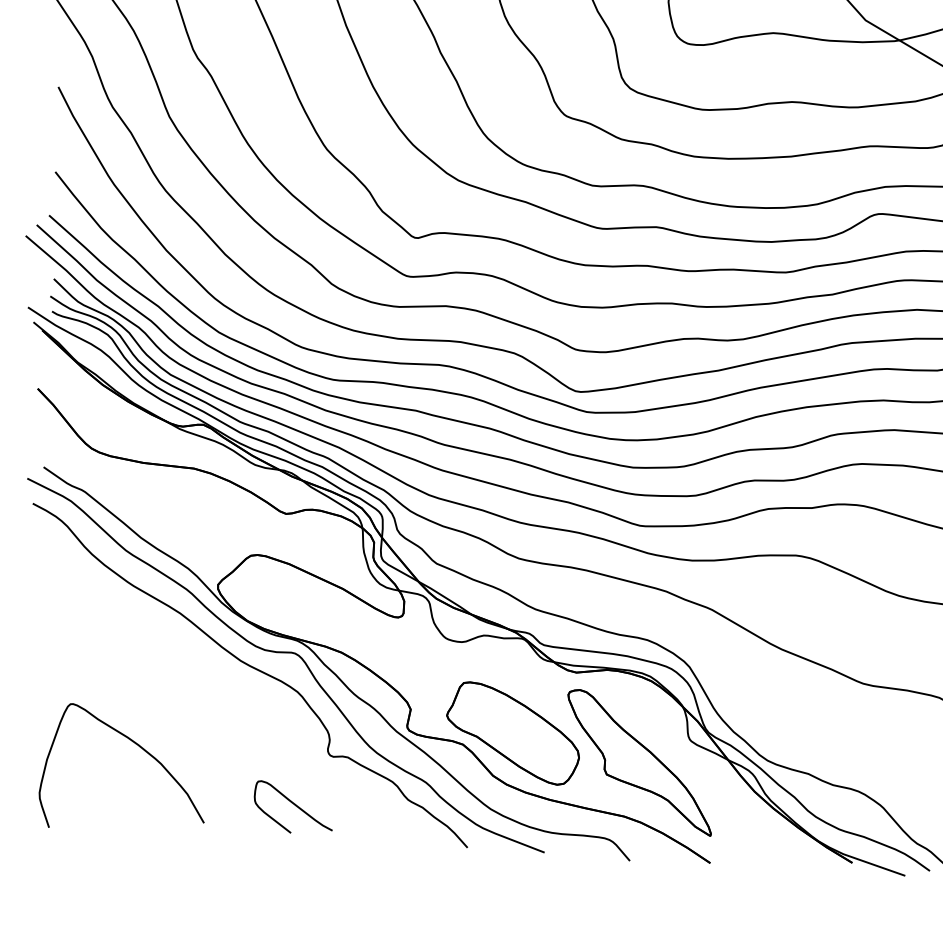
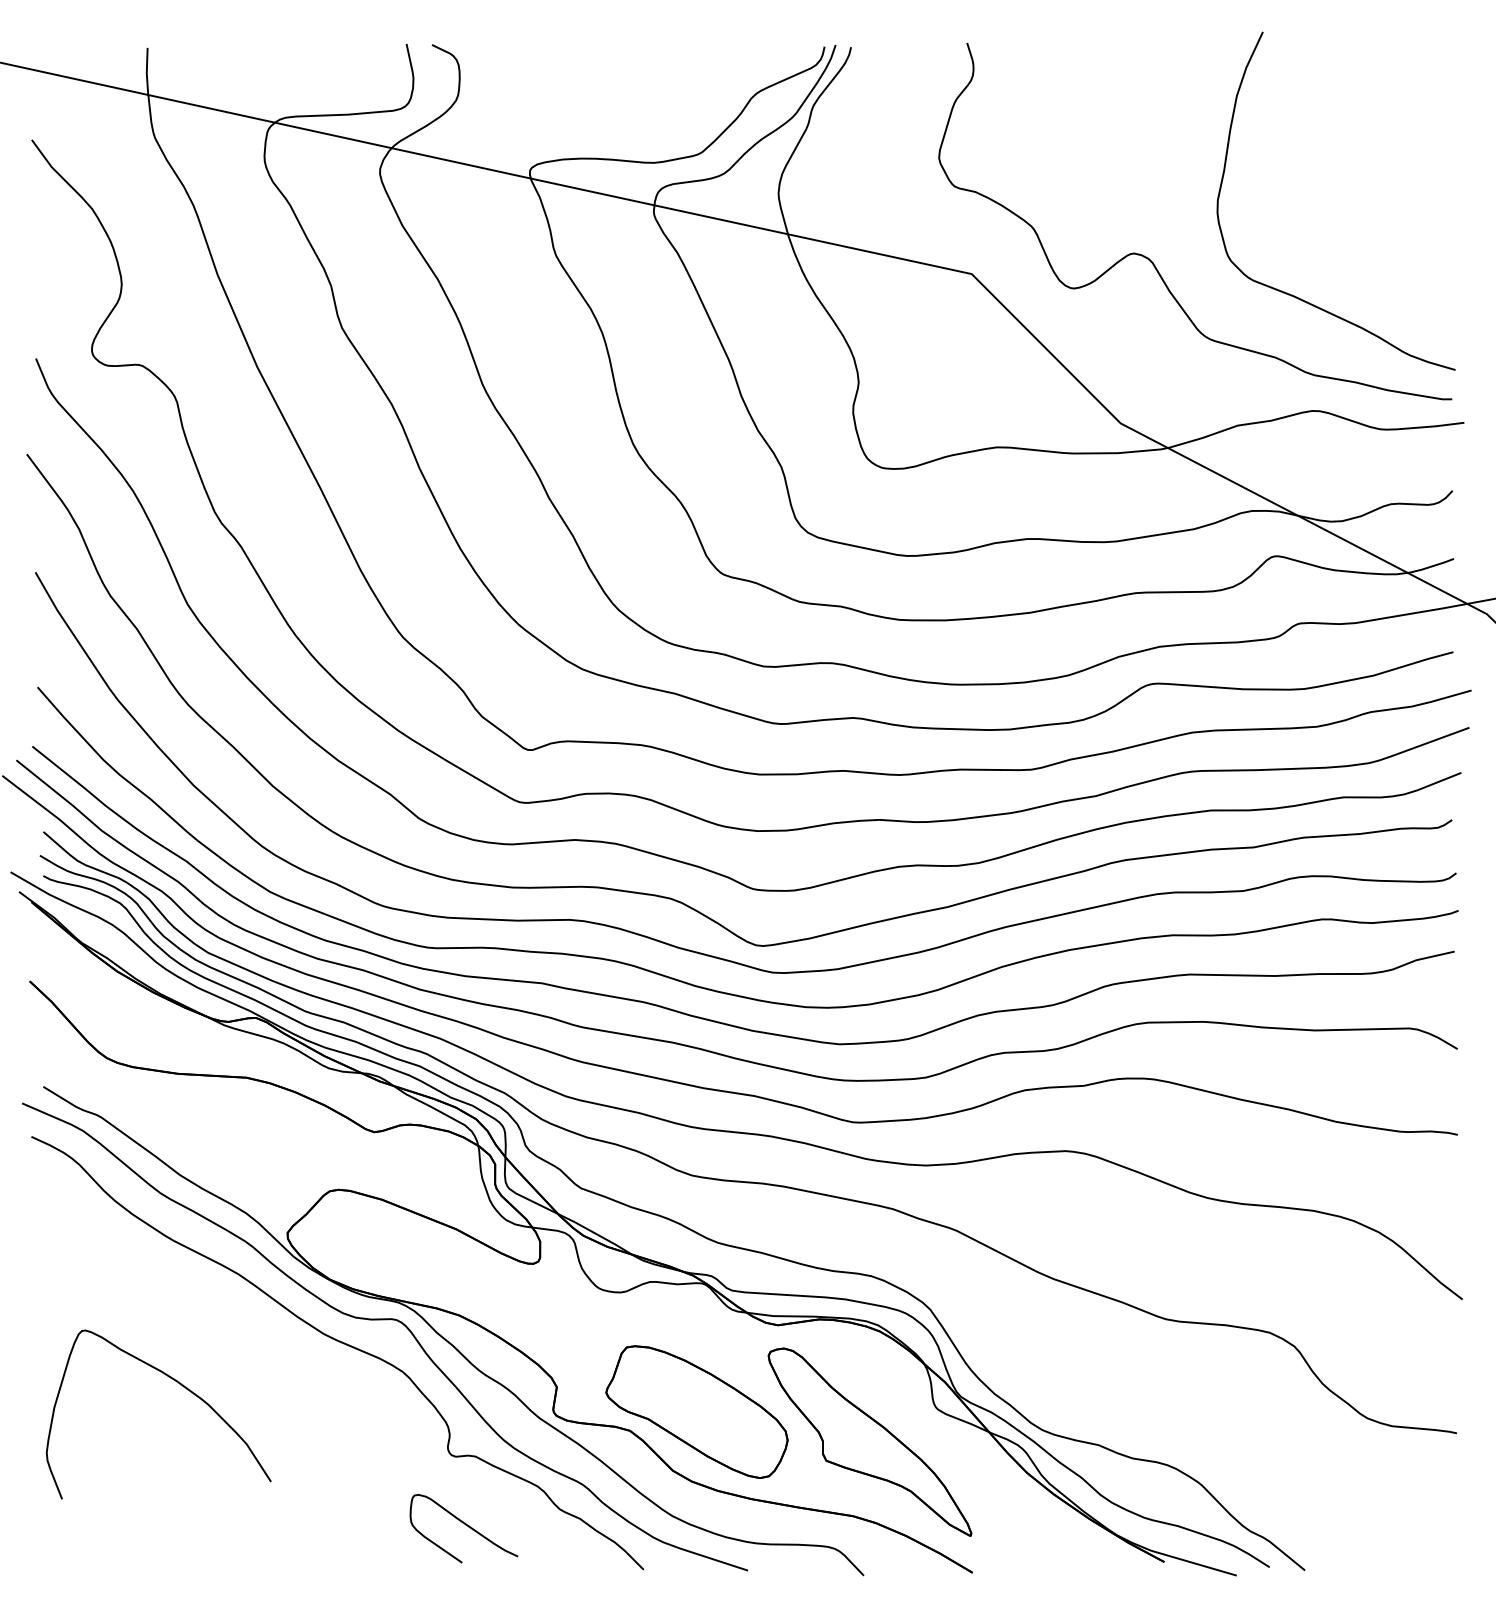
curve: (141, 748) -> (180, 1385), moved
curve: (294, 805) -> (465, 1525), moved

